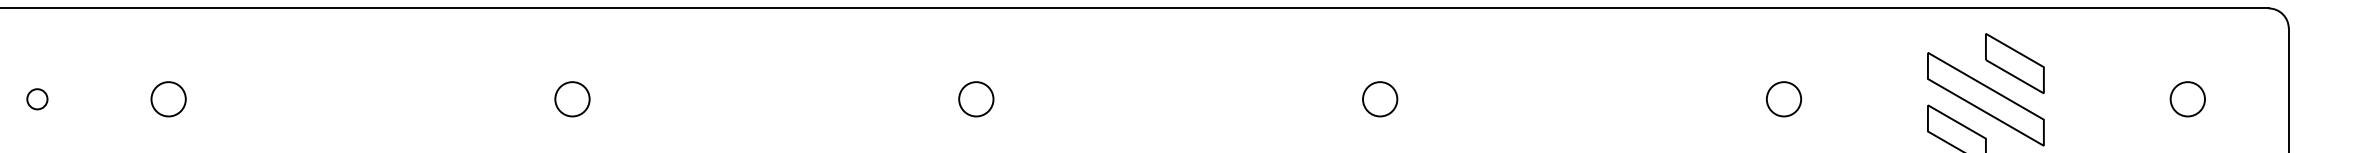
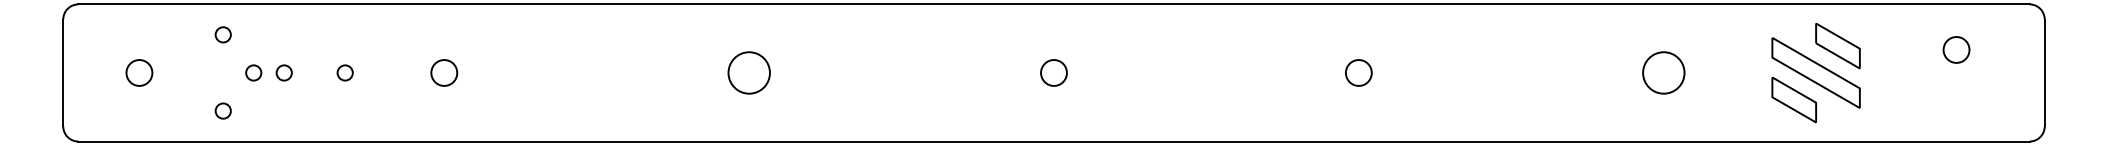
circle: (571, 98) -> (748, 72), size x1.6
circle: (1783, 98) -> (1663, 72), size x1.6
circle: (2187, 98) -> (1956, 49), moved

